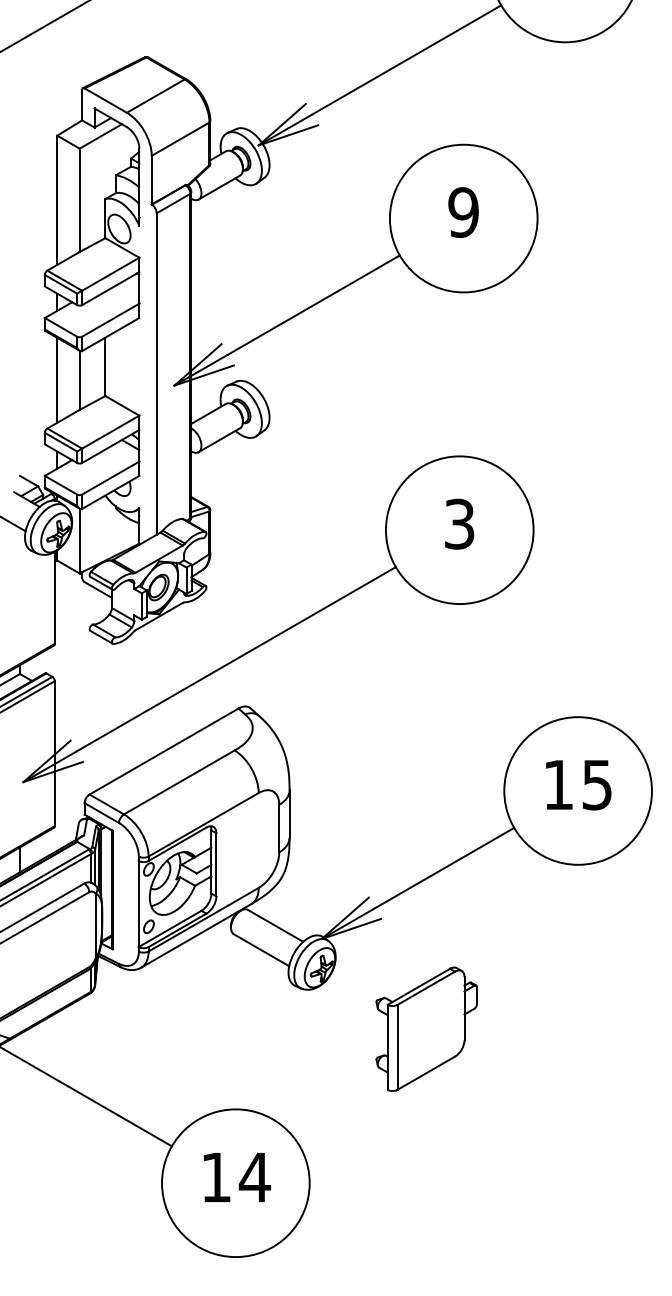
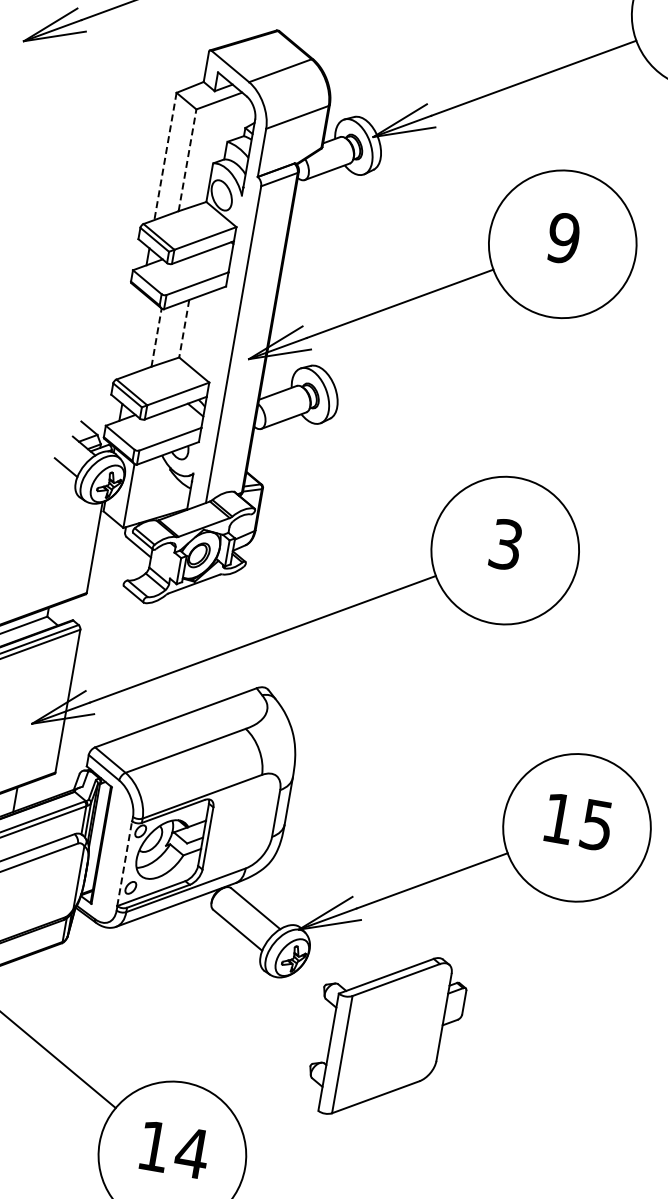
line: (57, 200) -> (165, 156), solid -> dashed
line: (79, 200) -> (187, 160), solid -> dashed
line: (105, 367) -> (184, 329), solid -> dashed
line: (57, 379) -> (134, 332), removed
line: (79, 380) -> (156, 337), solid -> dashed
line: (138, 903) -> (124, 863), solid -> dashed
part: (426, 1028) -> (386, 1035), size x1.4

